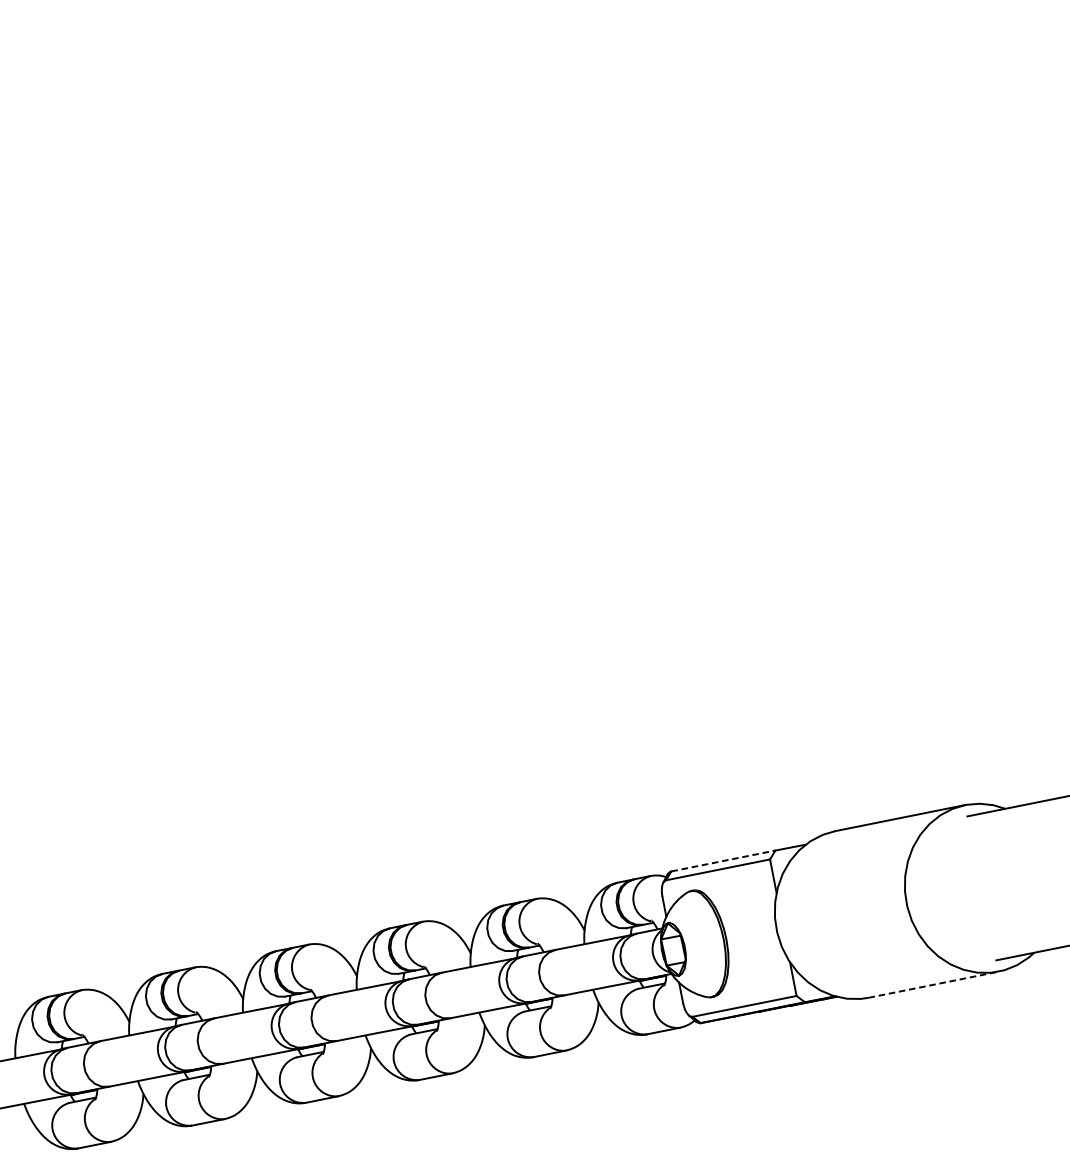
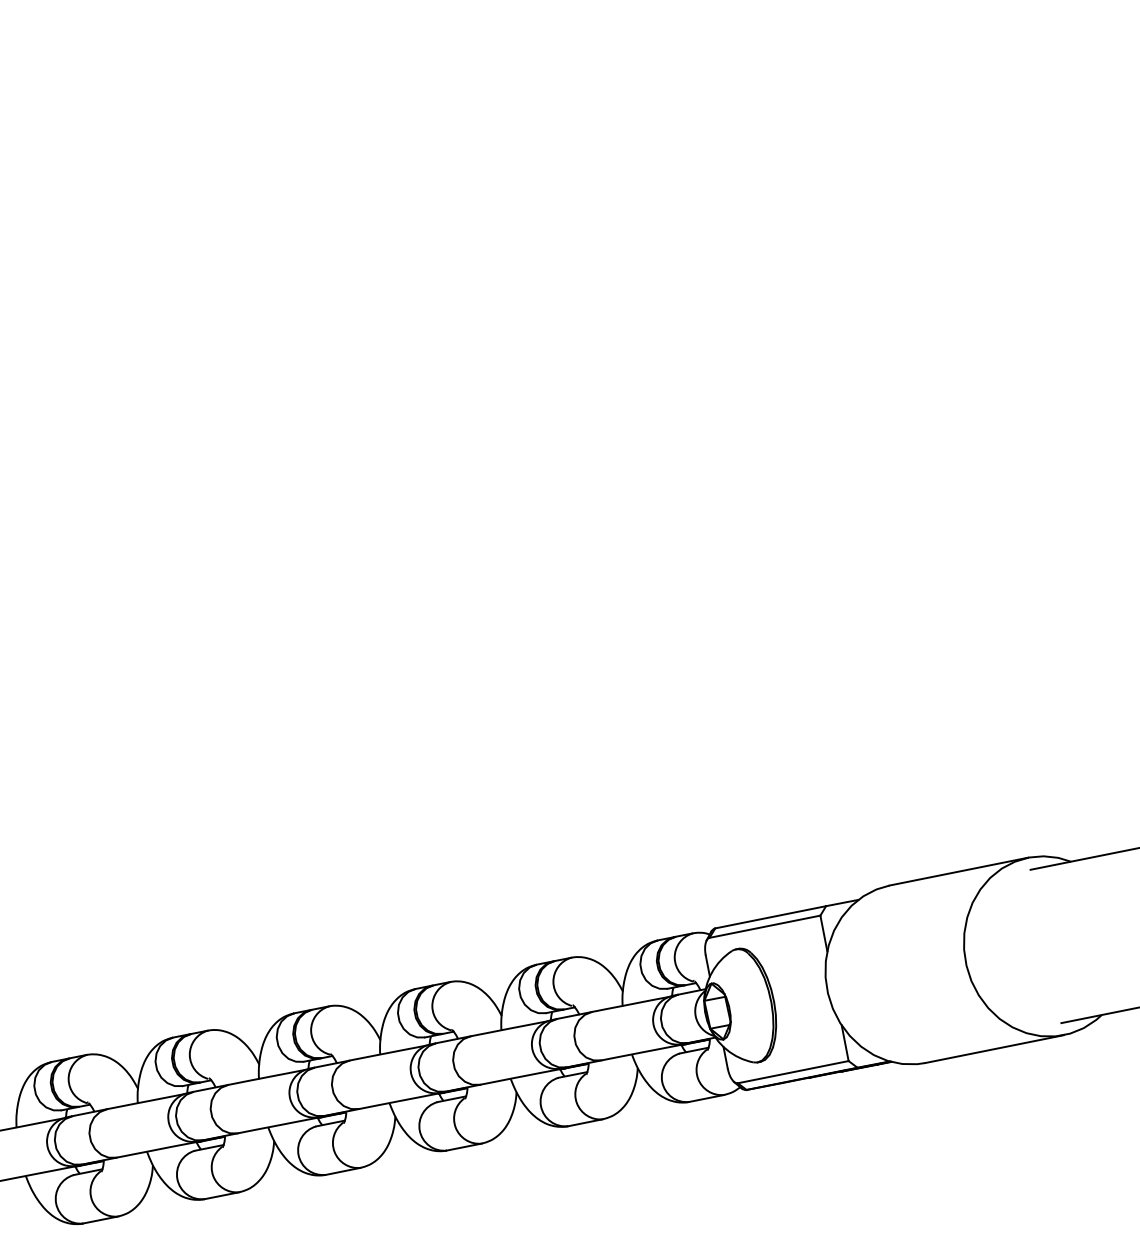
line: (724, 861) -> (771, 917), dashed -> solid
line: (933, 985) -> (994, 1049), dashed -> solid

